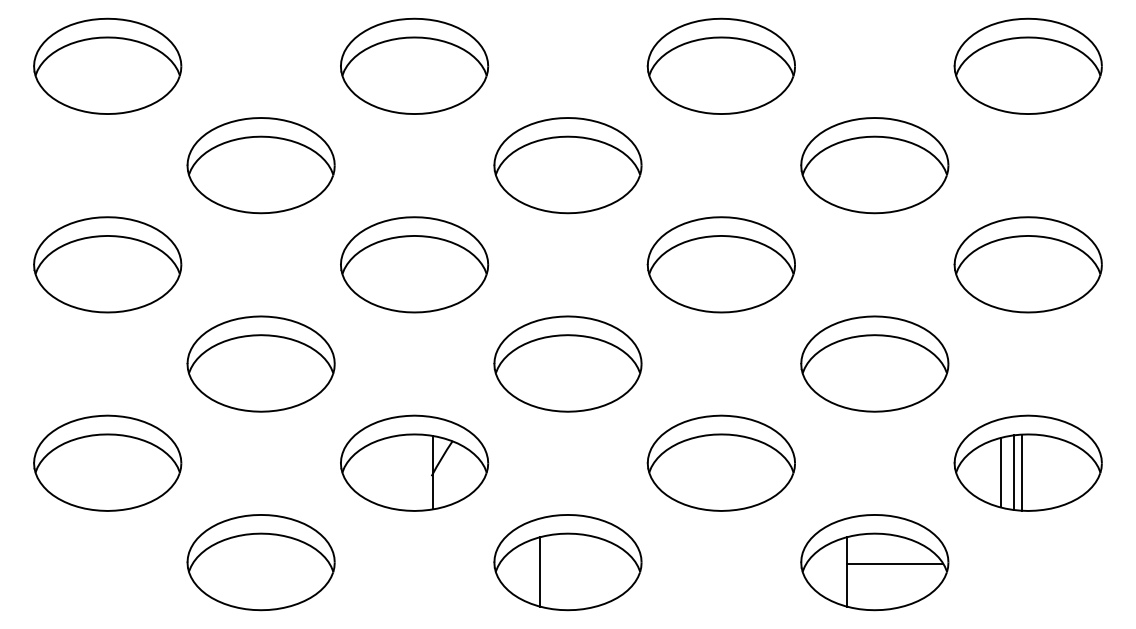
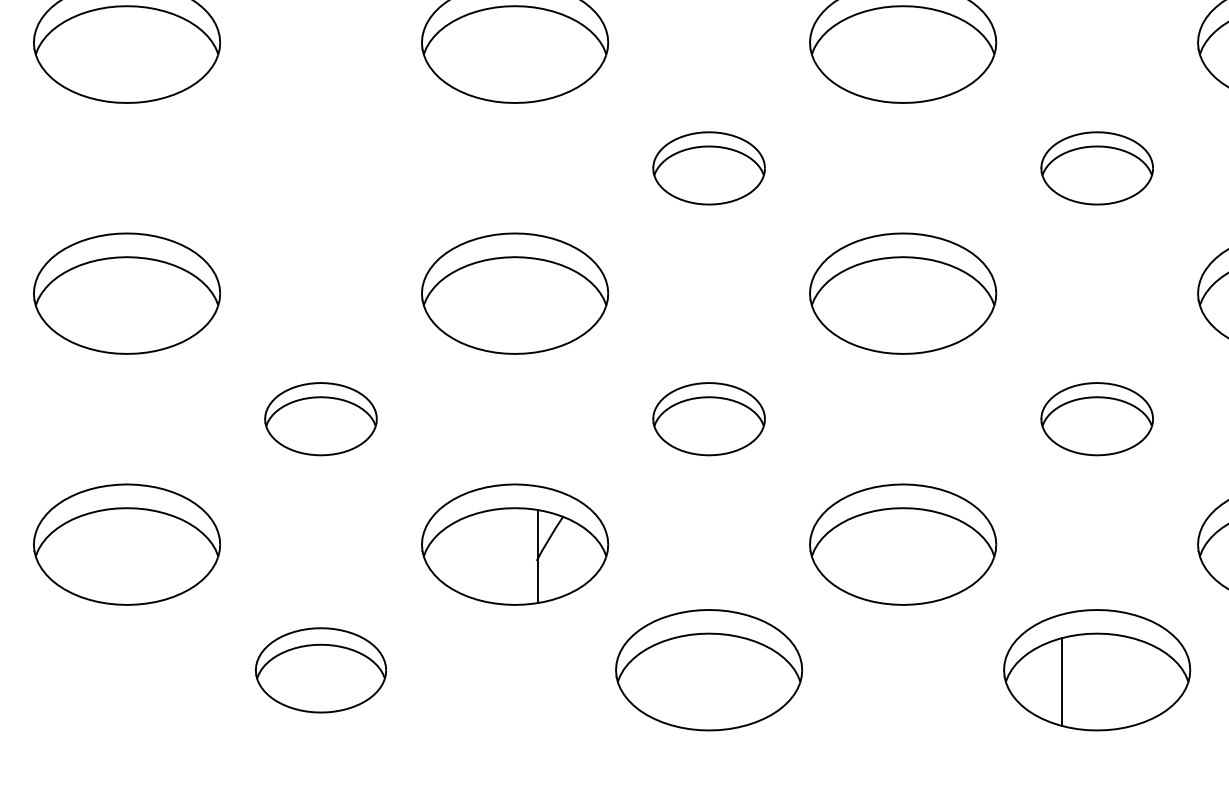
part: (260, 165) -> (320, 168), removed
part: (567, 165) -> (708, 168), size x0.6
part: (874, 165) -> (1096, 168), size x0.6
part: (260, 363) -> (320, 418), size x0.6
part: (567, 363) -> (708, 418), size x0.6
part: (874, 363) -> (1096, 418), size x0.6
part: (260, 562) -> (320, 670), size x0.7
line: (895, 563) -> (1123, 671), removed
line: (540, 571) -> (674, 681), removed

